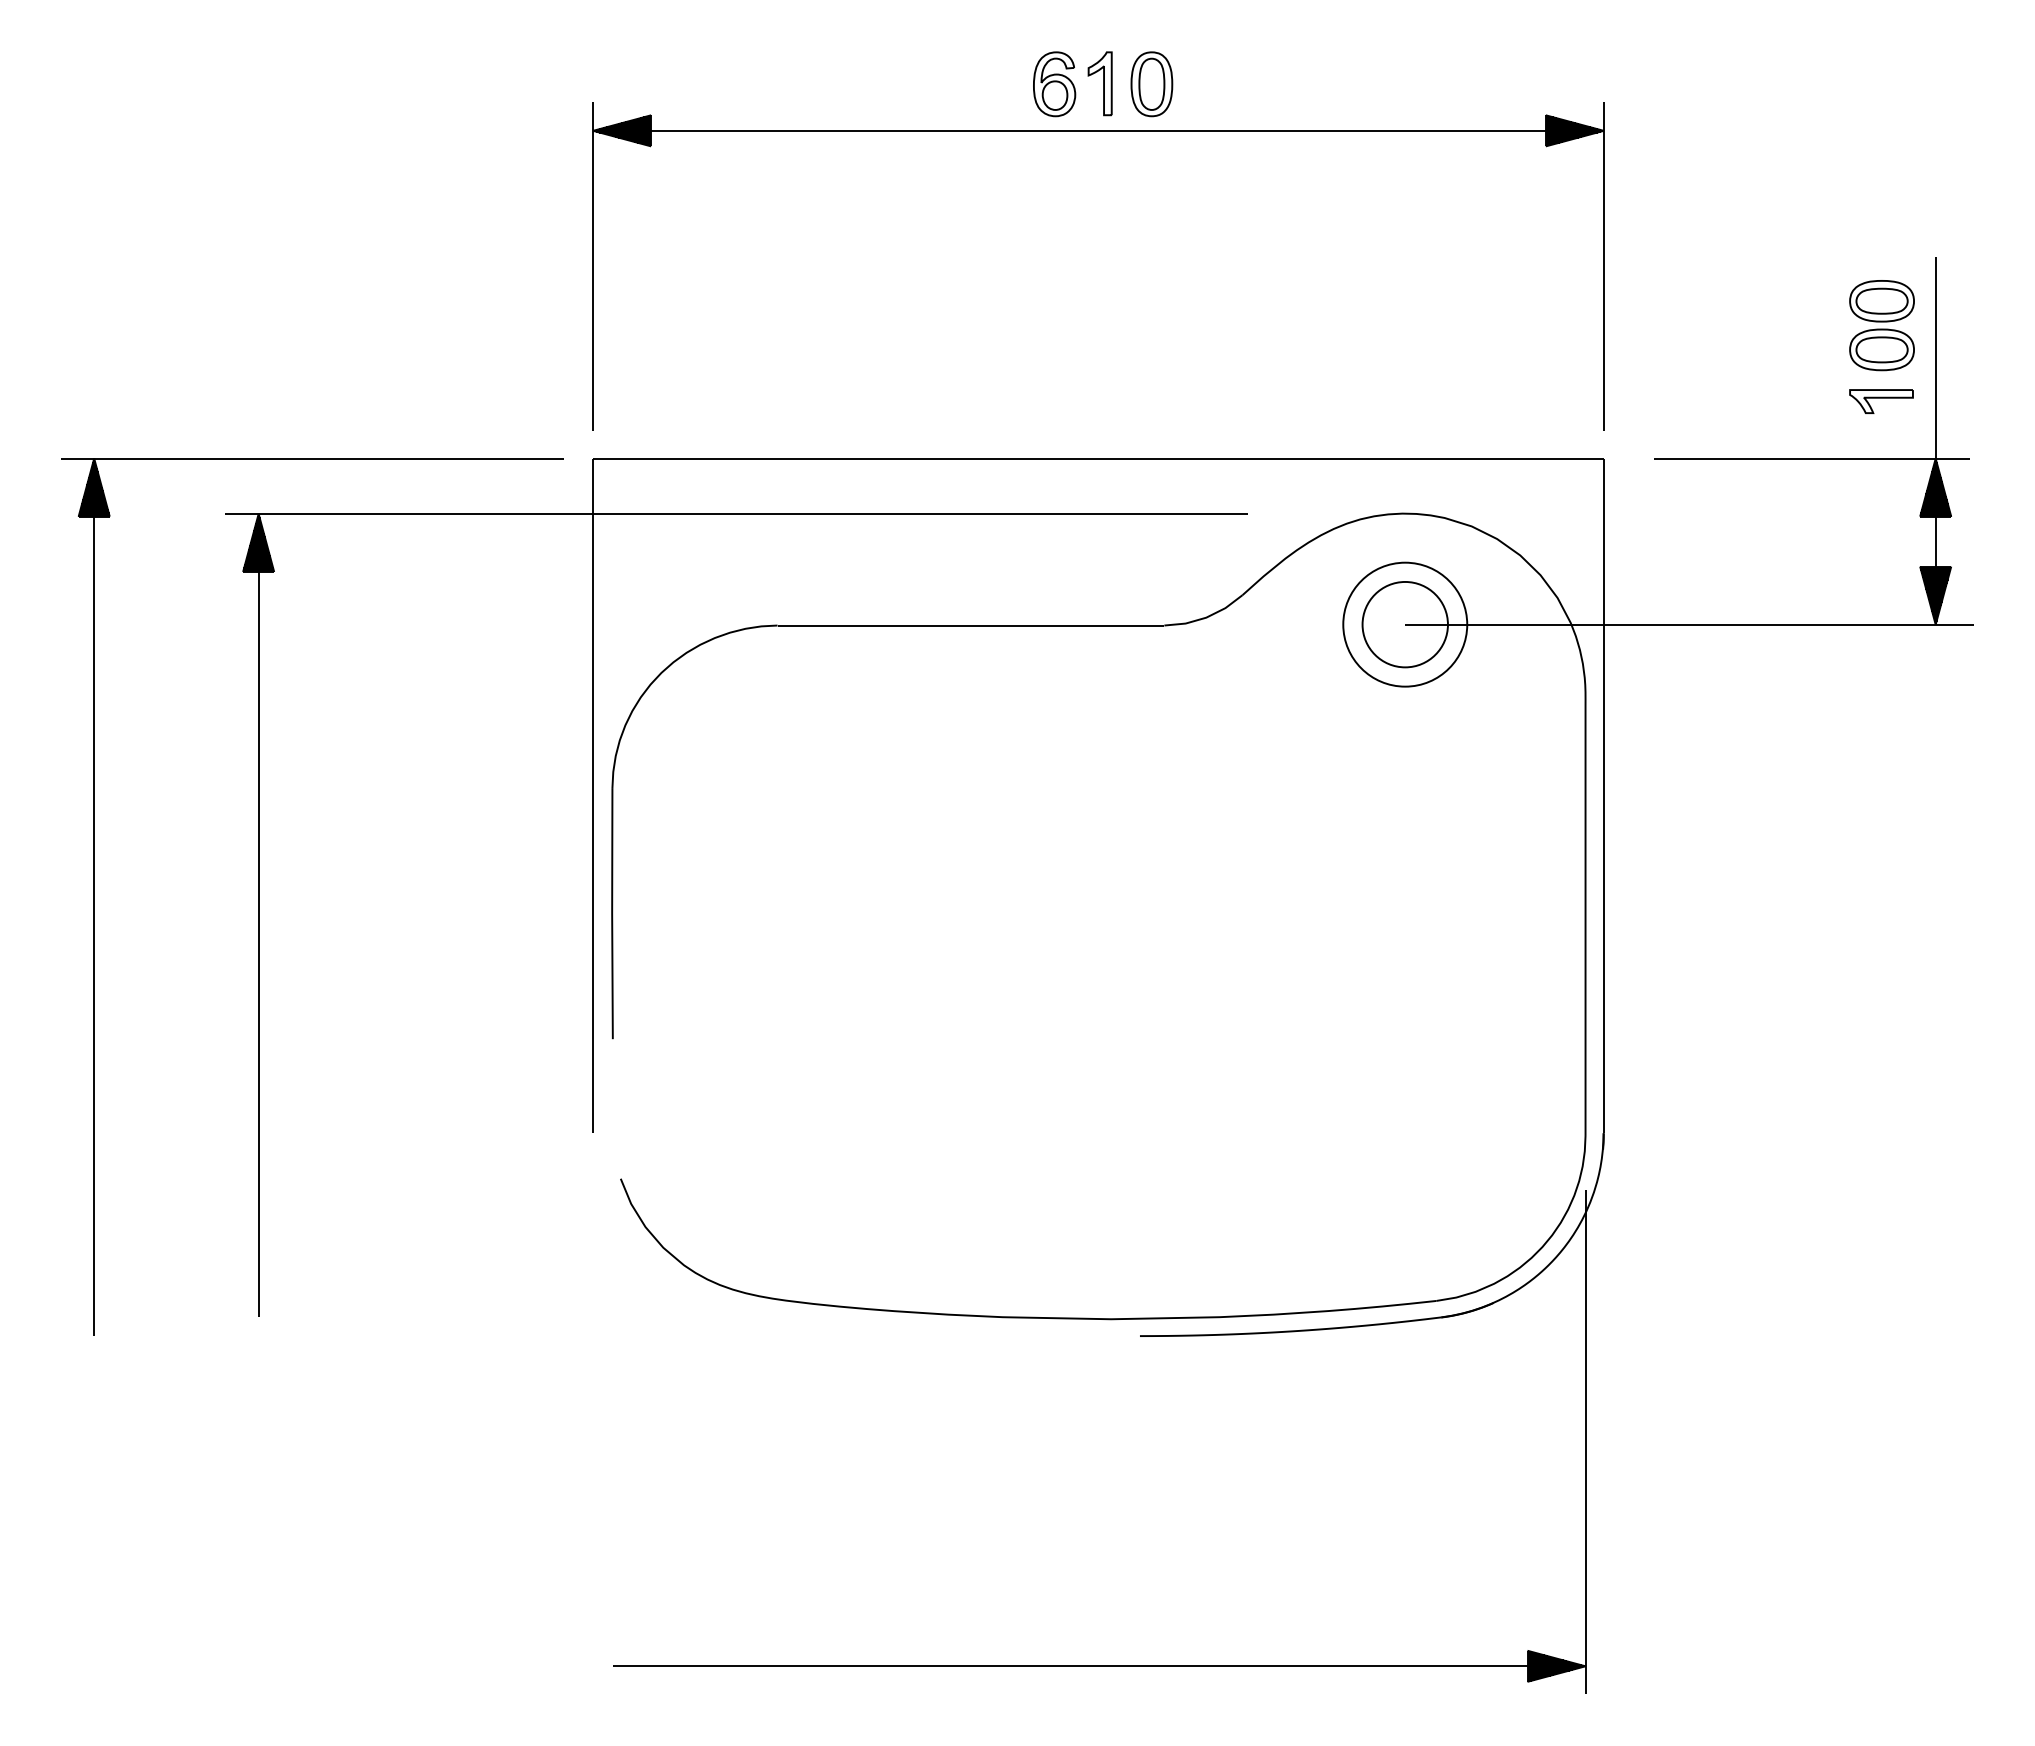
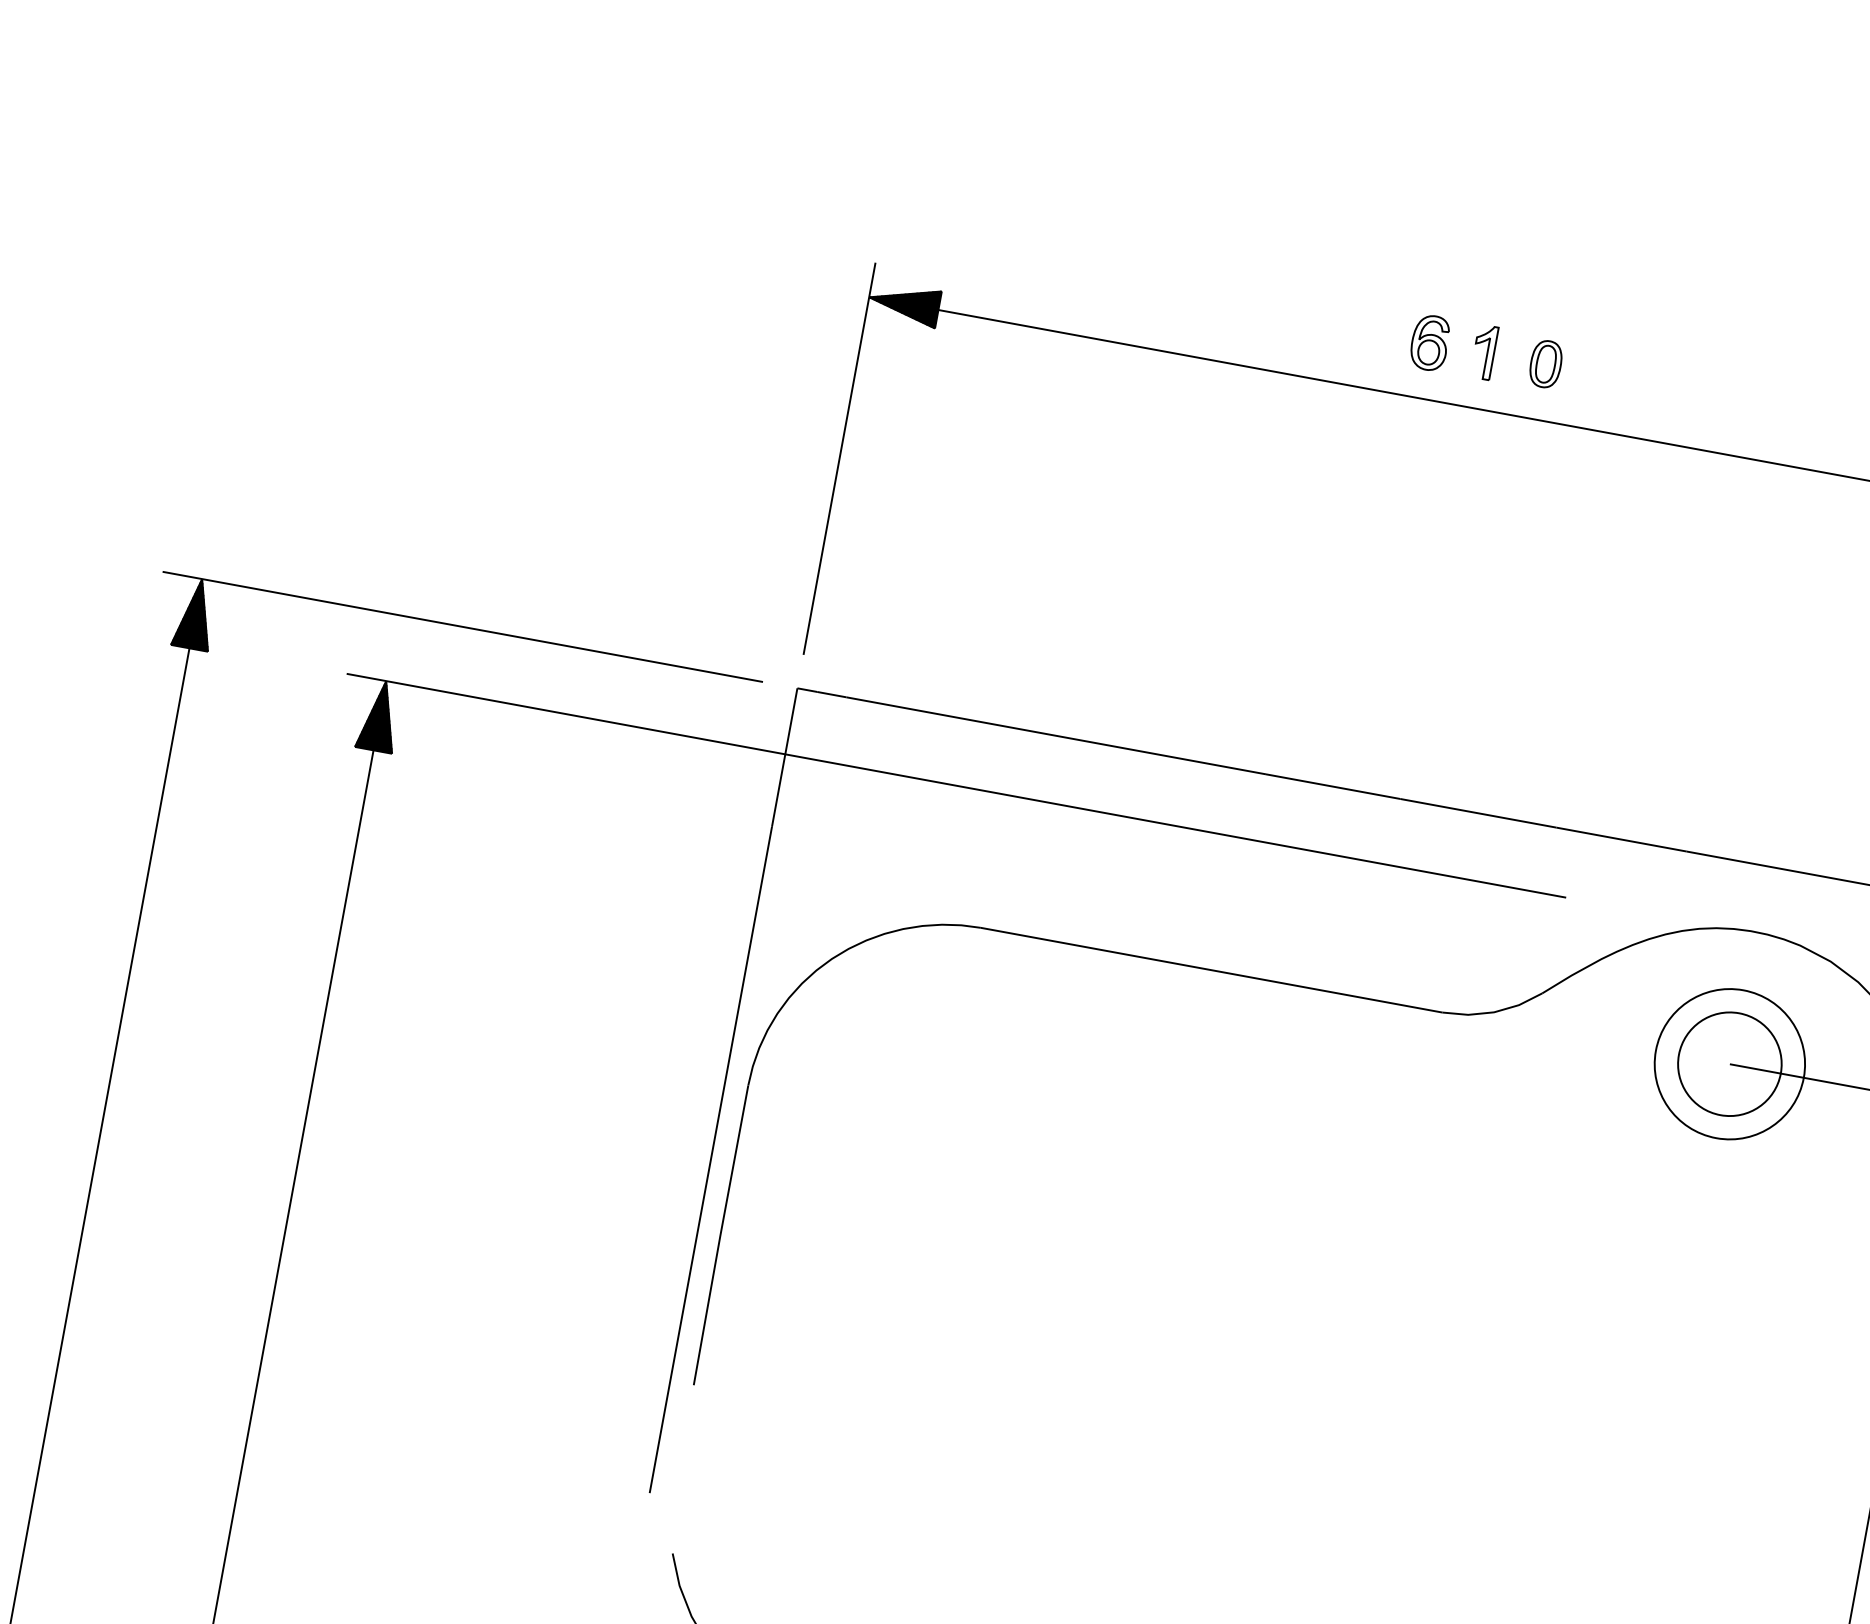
part: (1099, 83) -> (1483, 351), size x0.7
part: (1054, 84) -> (1429, 343), size x0.7
part: (1151, 84) -> (1545, 364), size x0.6

